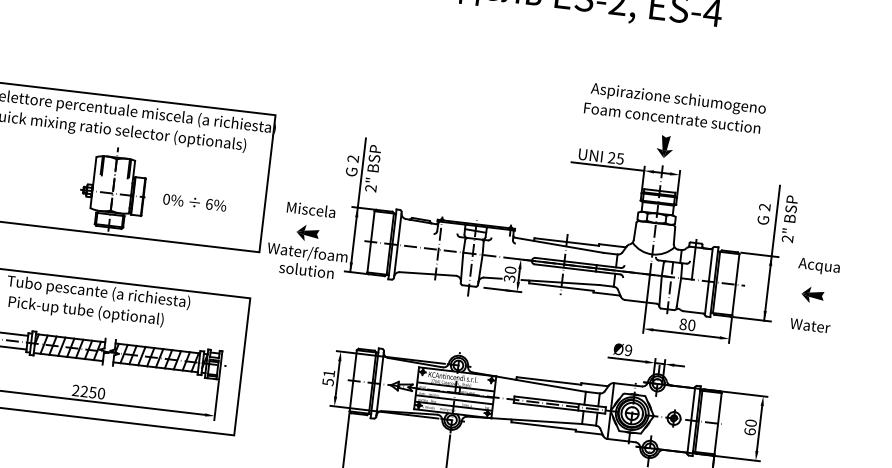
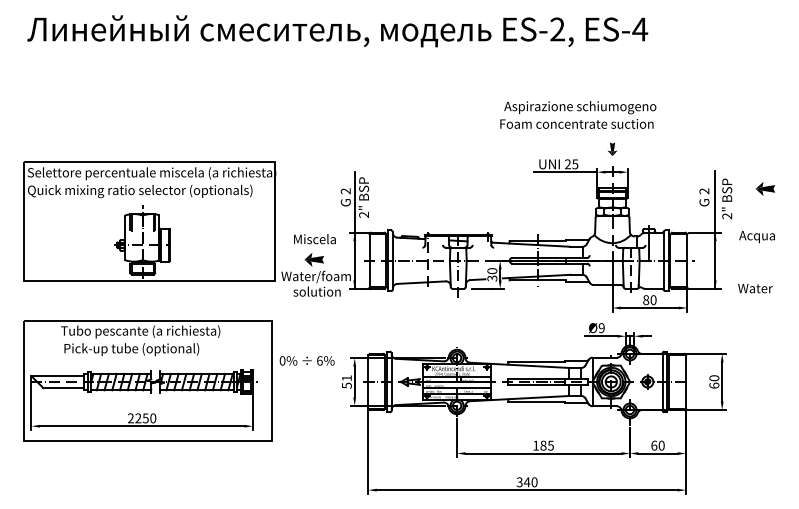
text: (675, 107) -> (578, 114), moved
part: (665, 145) -> (612, 148), size x0.7
text: (194, 202) -> (306, 360), moved
part: (811, 294) -> (764, 188), moved

